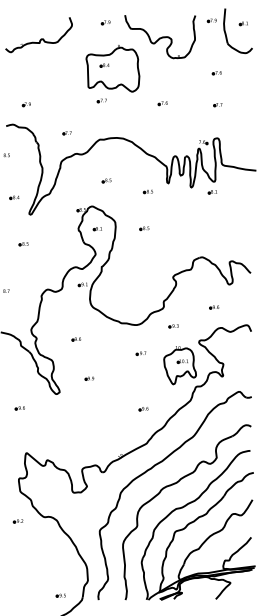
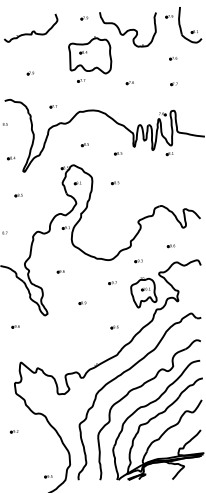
part: (242, 23) -> (193, 31), moved
part: (25, 104) -> (29, 73), moved
part: (89, 378) -> (82, 302), moved
part: (17, 521) -> (13, 431), moved

